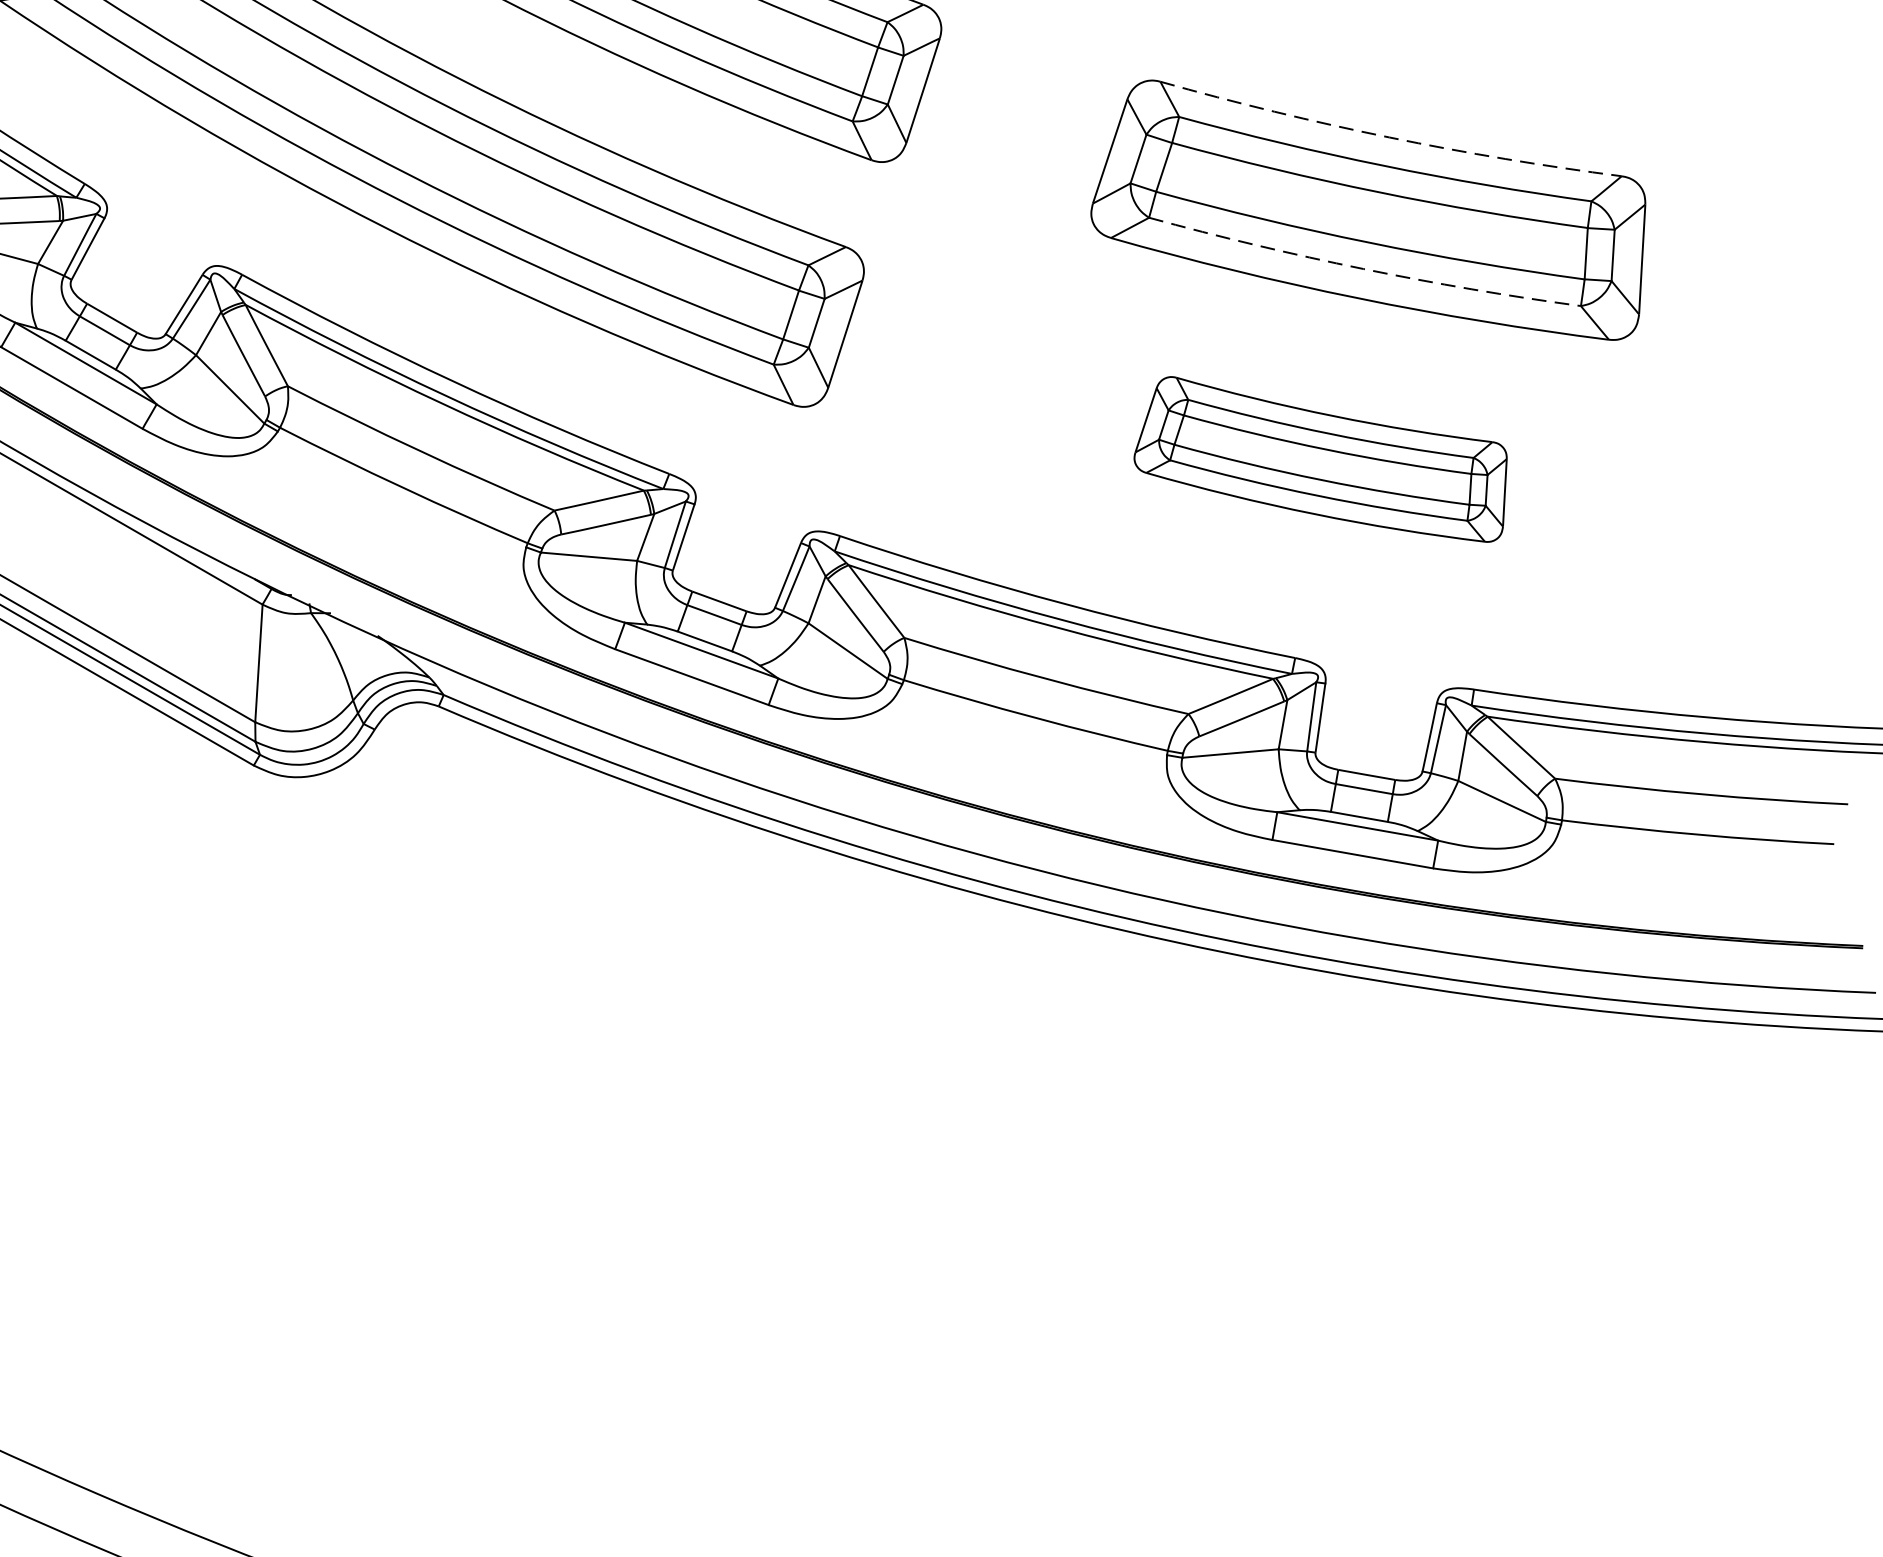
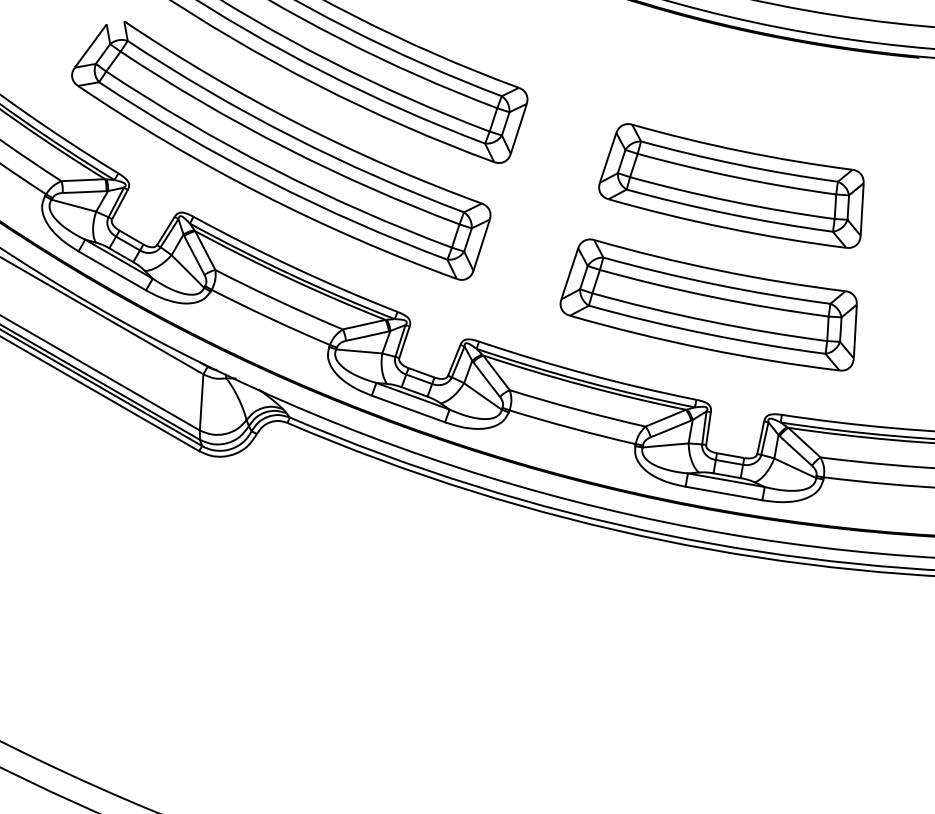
arc: (1389, 137) -> (741, 151), dashed -> solid
arc: (1364, 269) -> (729, 214), dashed -> solid
part: (1320, 458) -> (708, 304), size x1.67

